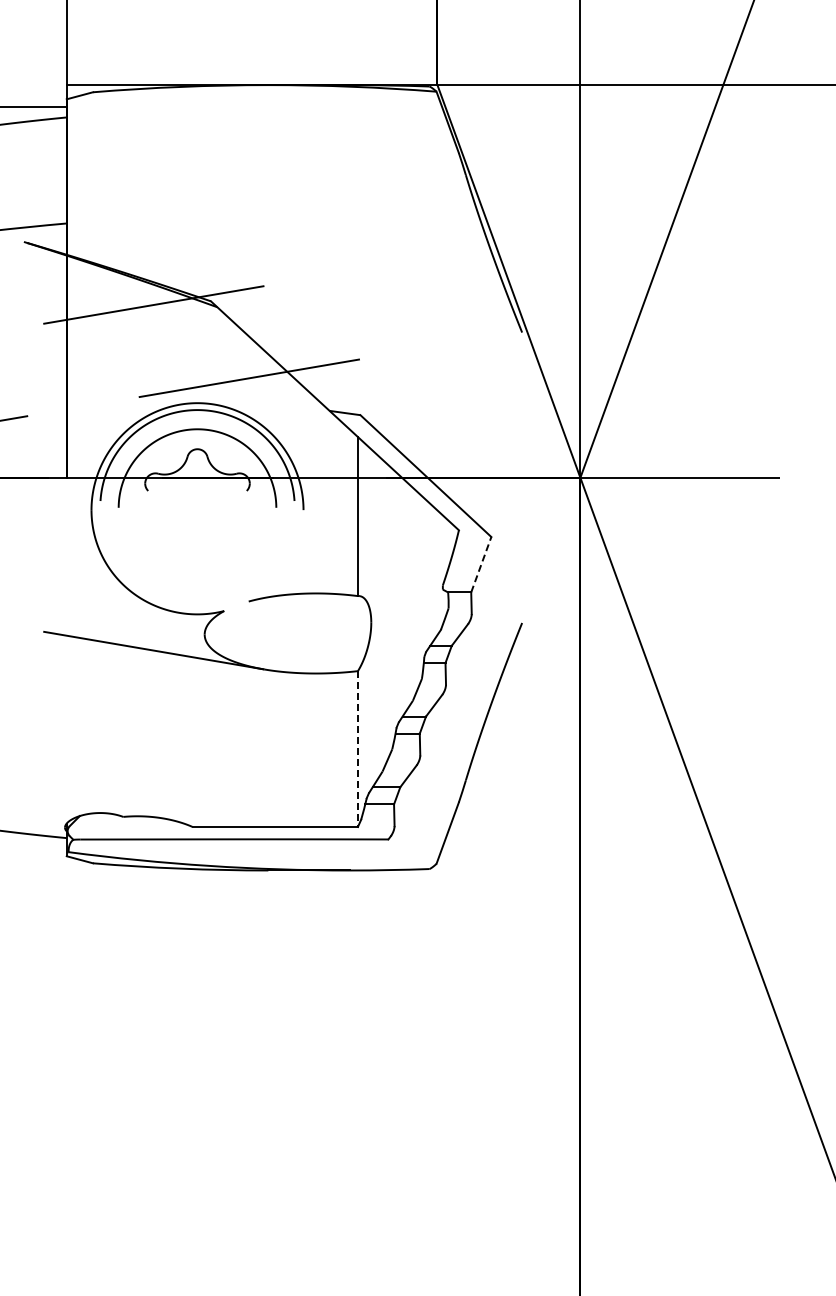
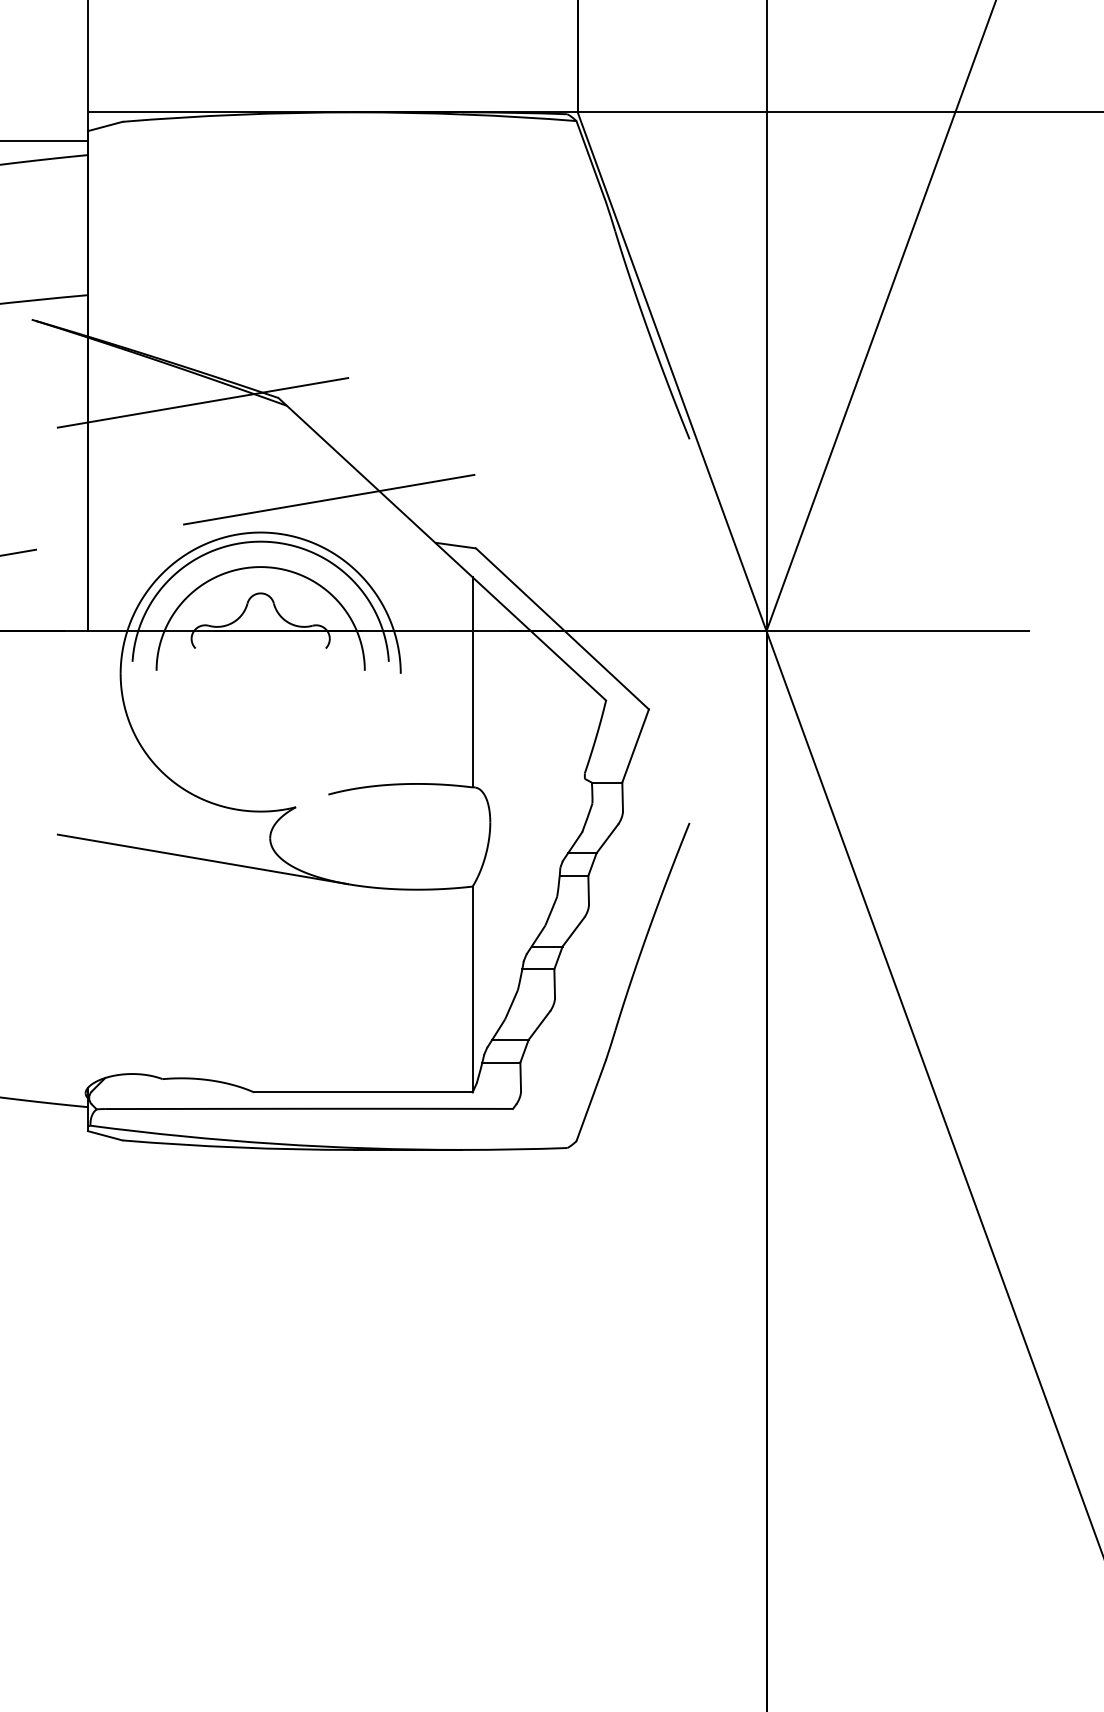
line: (481, 564) -> (635, 745), dashed -> solid
line: (357, 749) -> (472, 990), dashed -> solid

